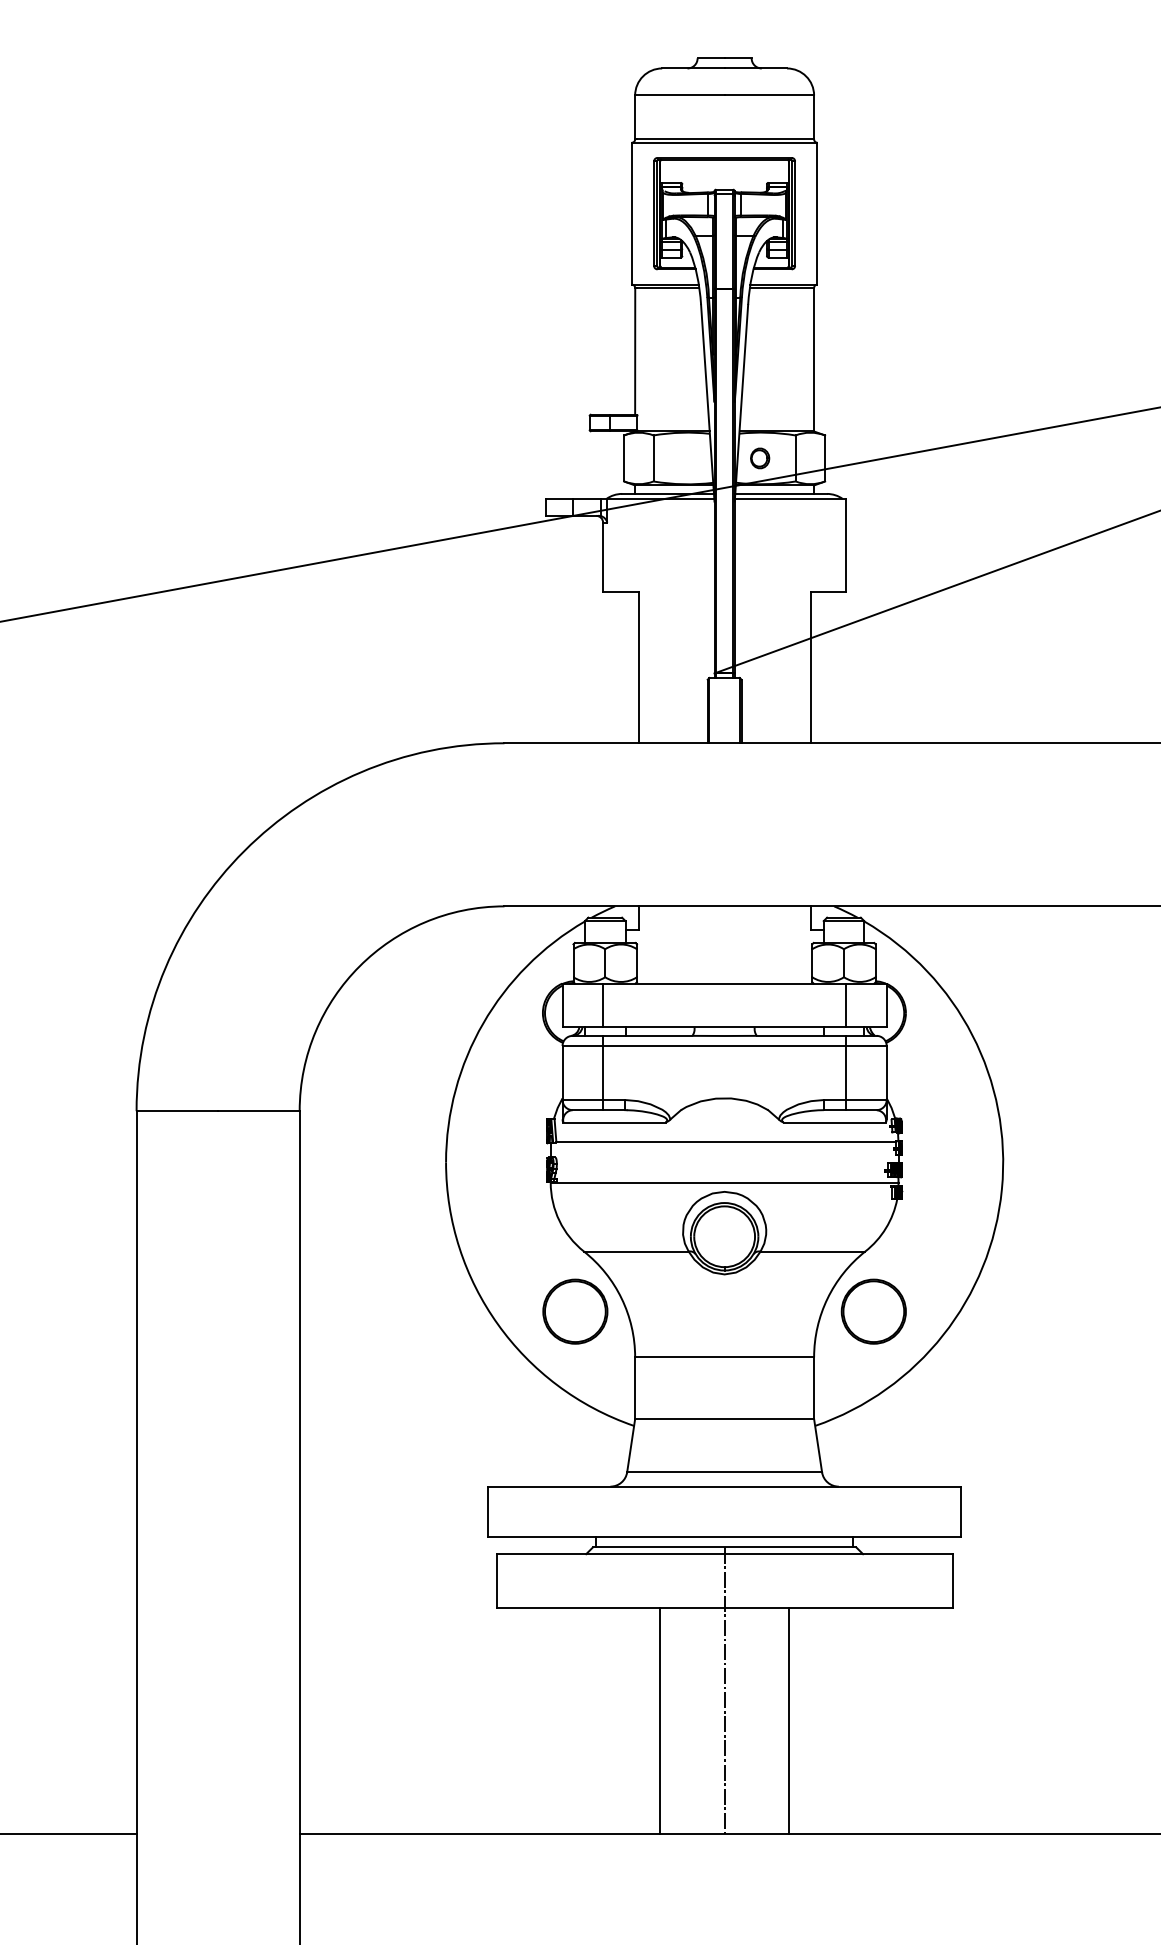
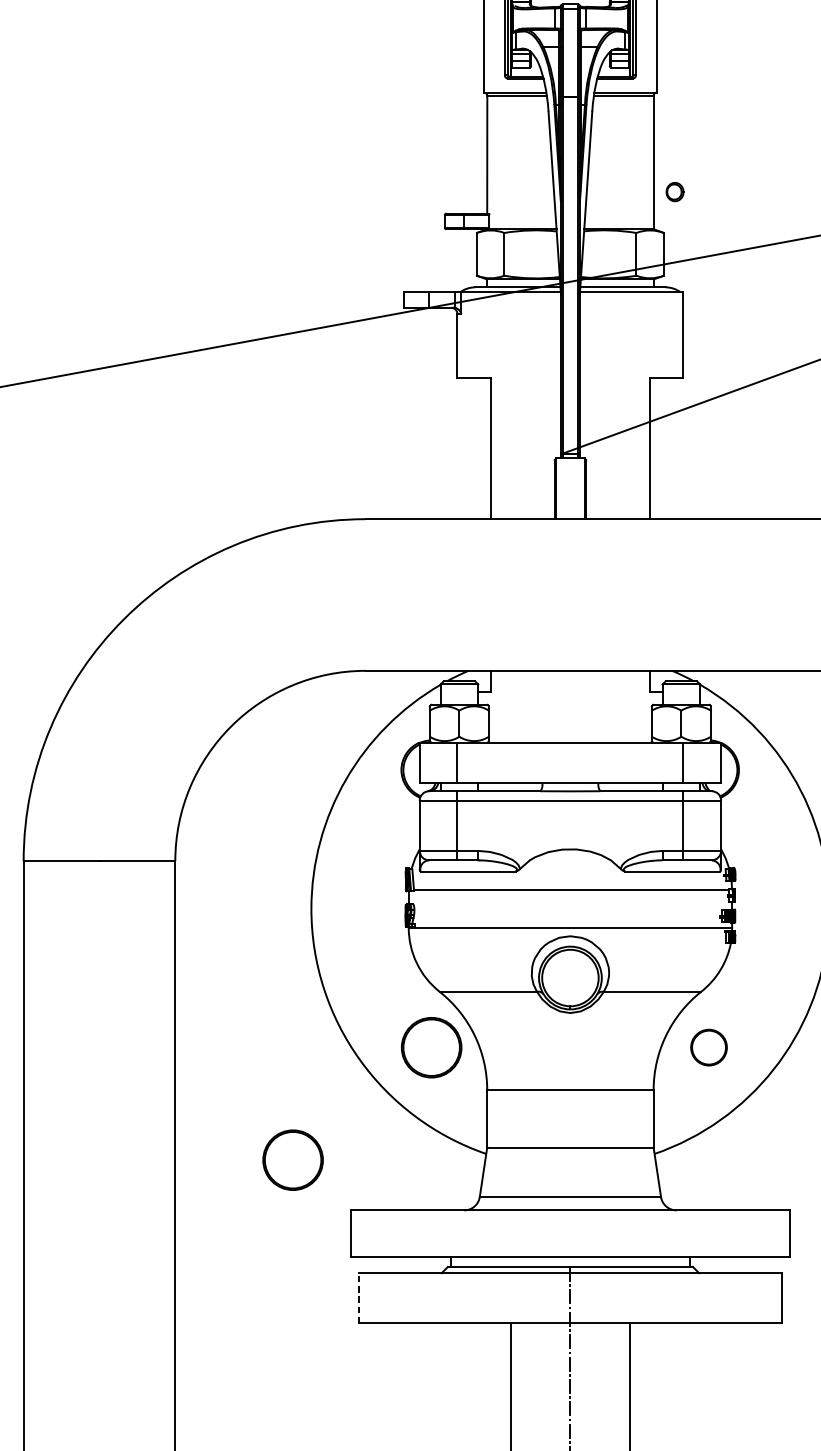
part: (760, 458) -> (675, 192), moved
part: (873, 1311) -> (708, 1047), size x0.6
part: (426, 1432) -> (293, 1160), added
line: (496, 1580) -> (358, 1297), solid -> dashed

